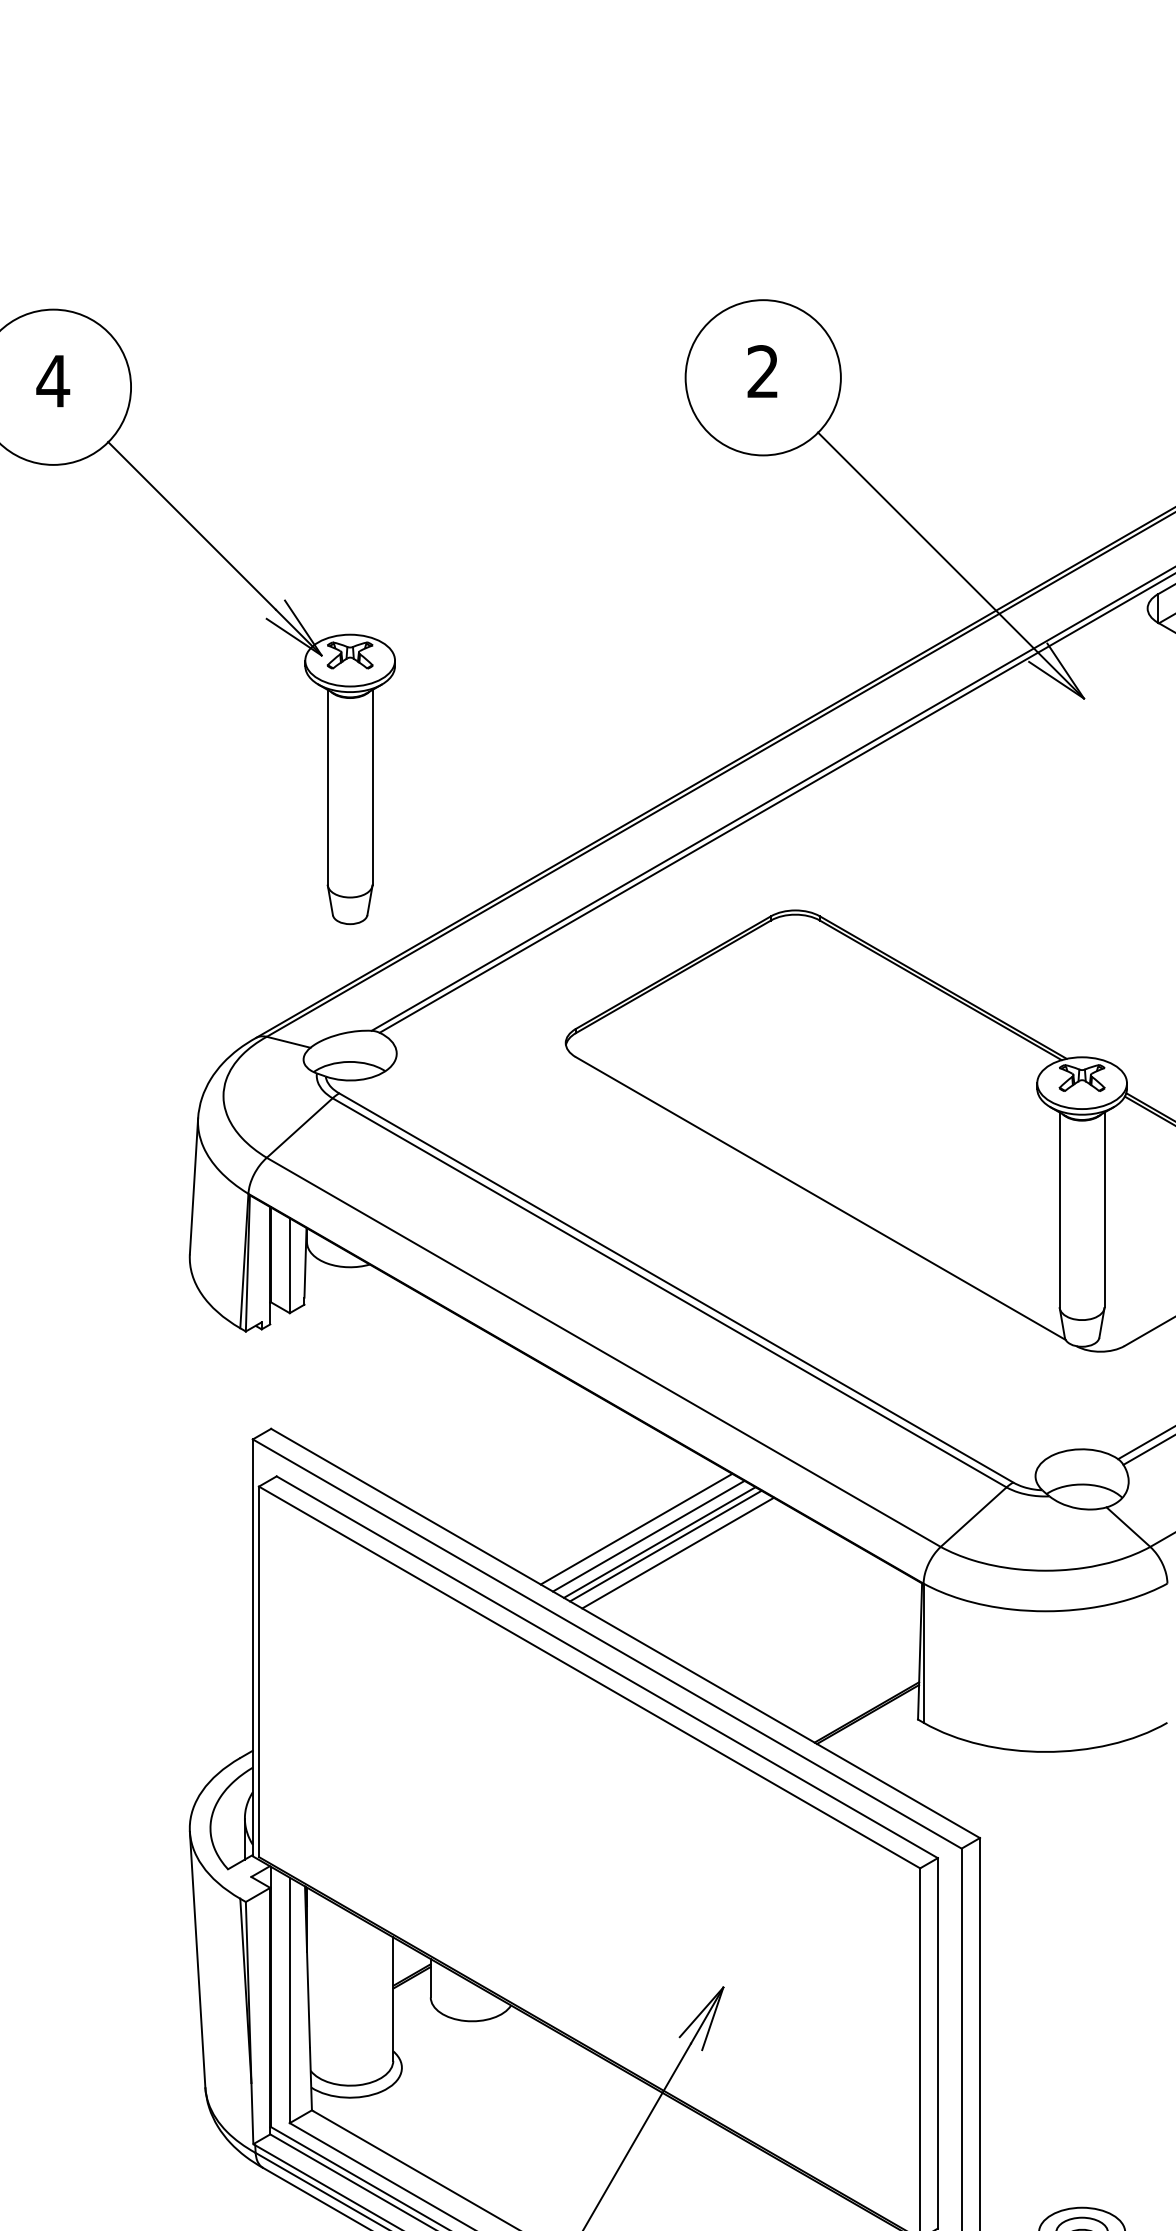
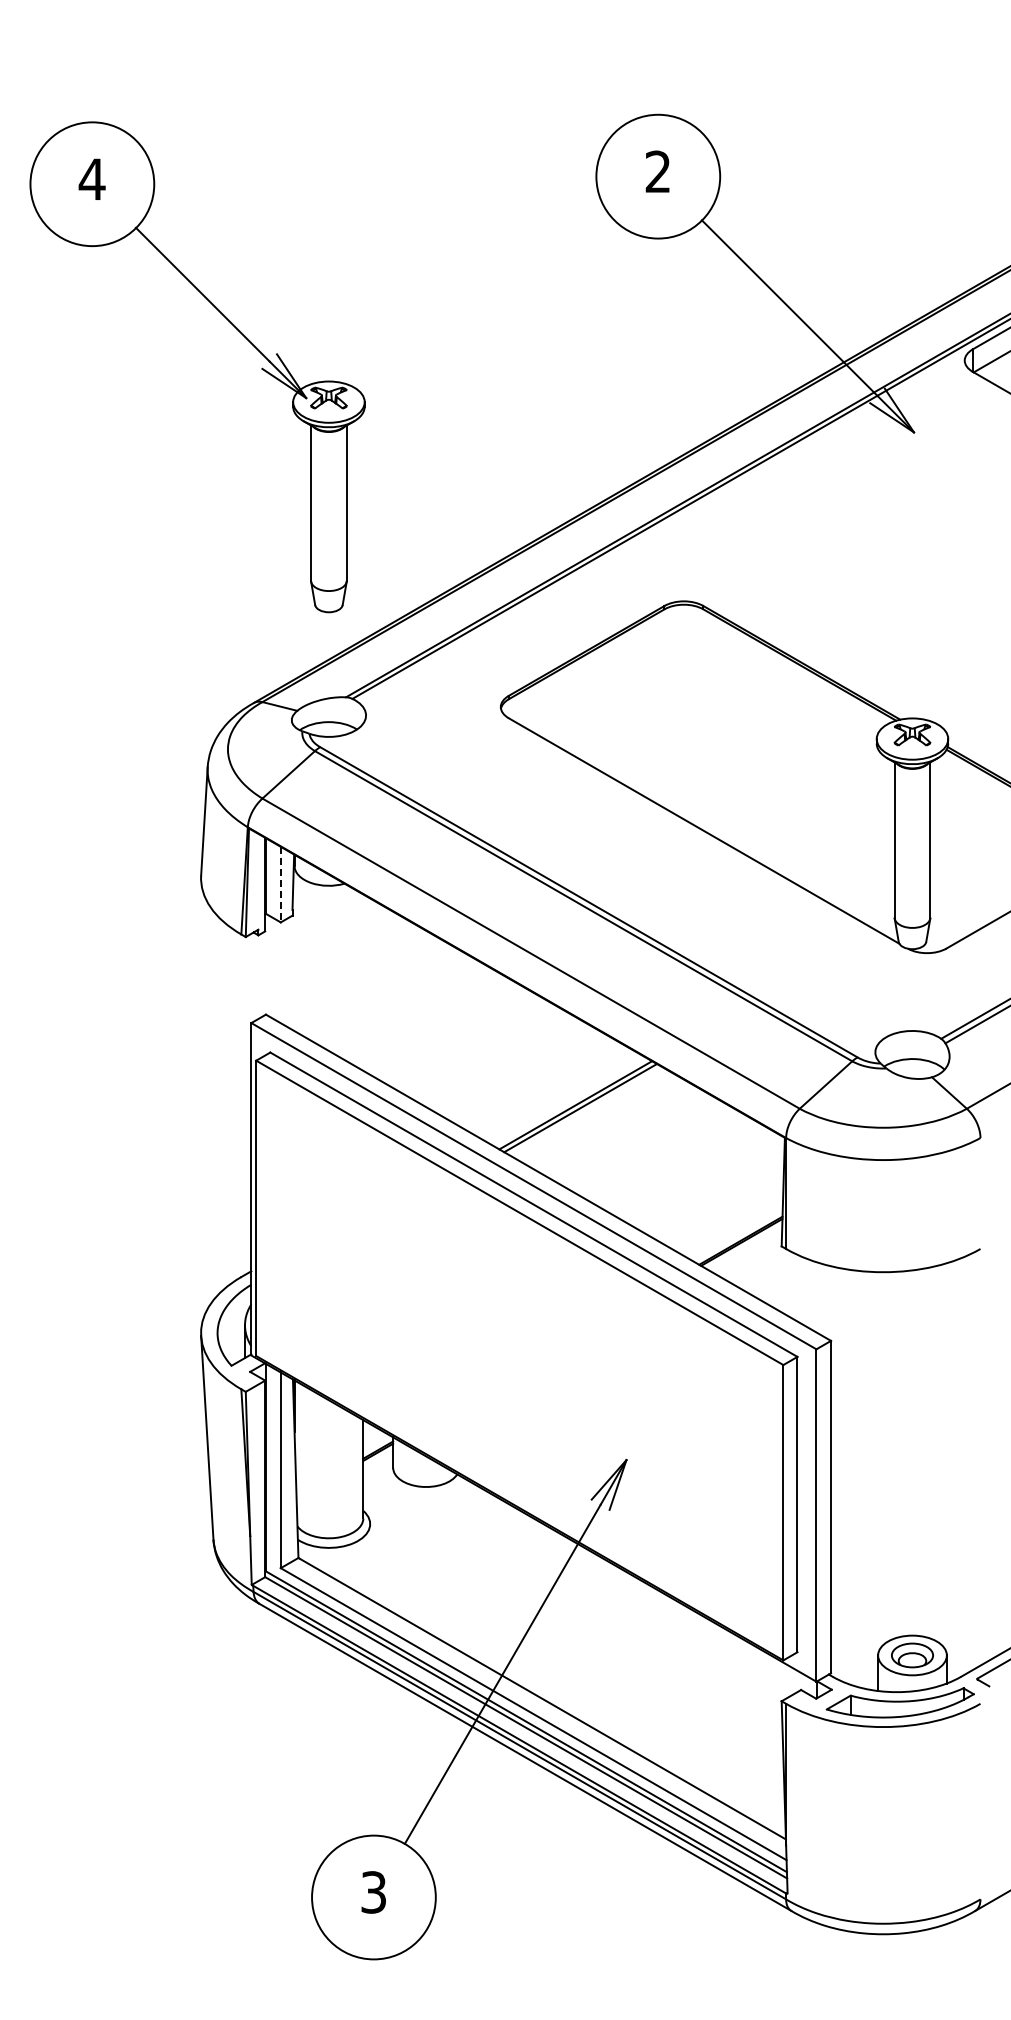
line: (289, 1265) -> (280, 884), solid -> dashed
line: (635, 1529) -> (556, 1094), removed
line: (648, 1536) -> (566, 1100), removed
line: (678, 1552) -> (590, 1113), removed

